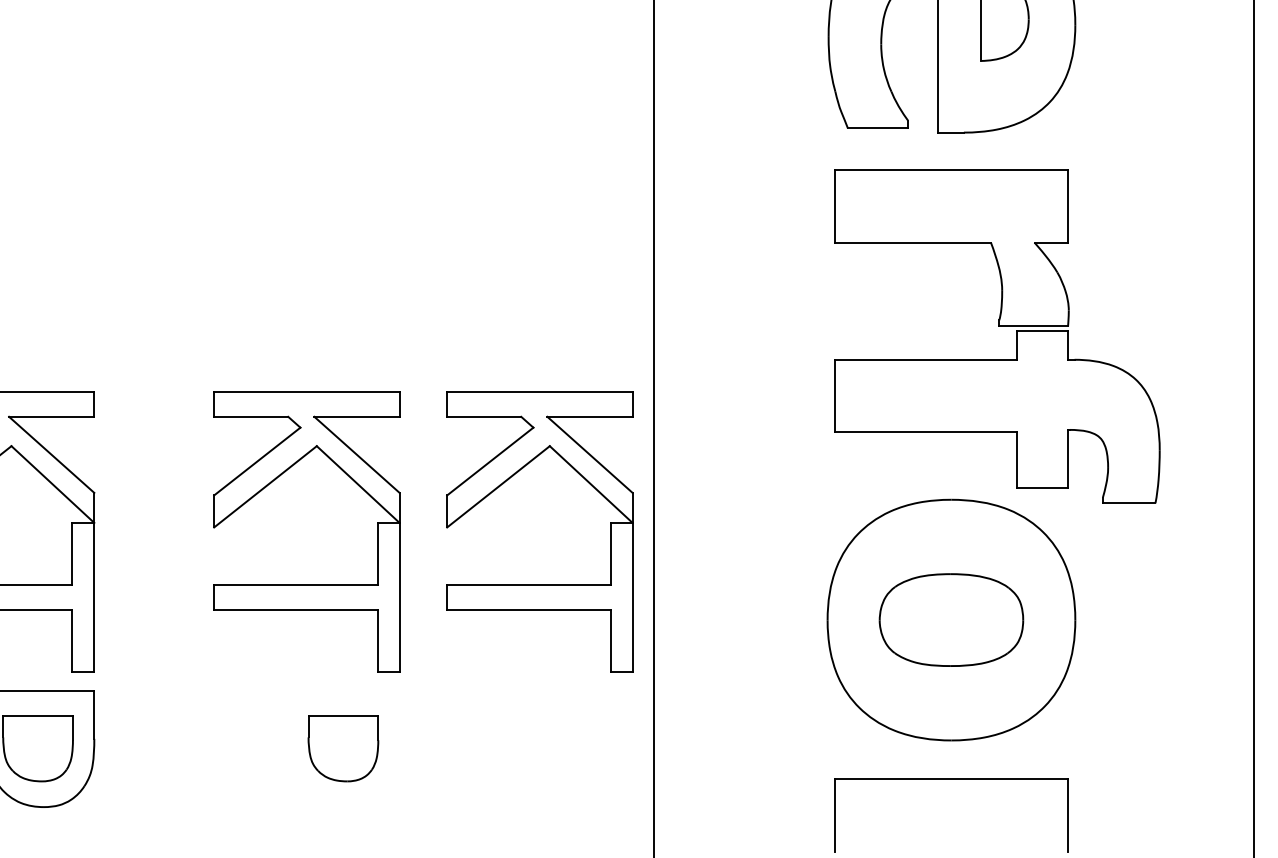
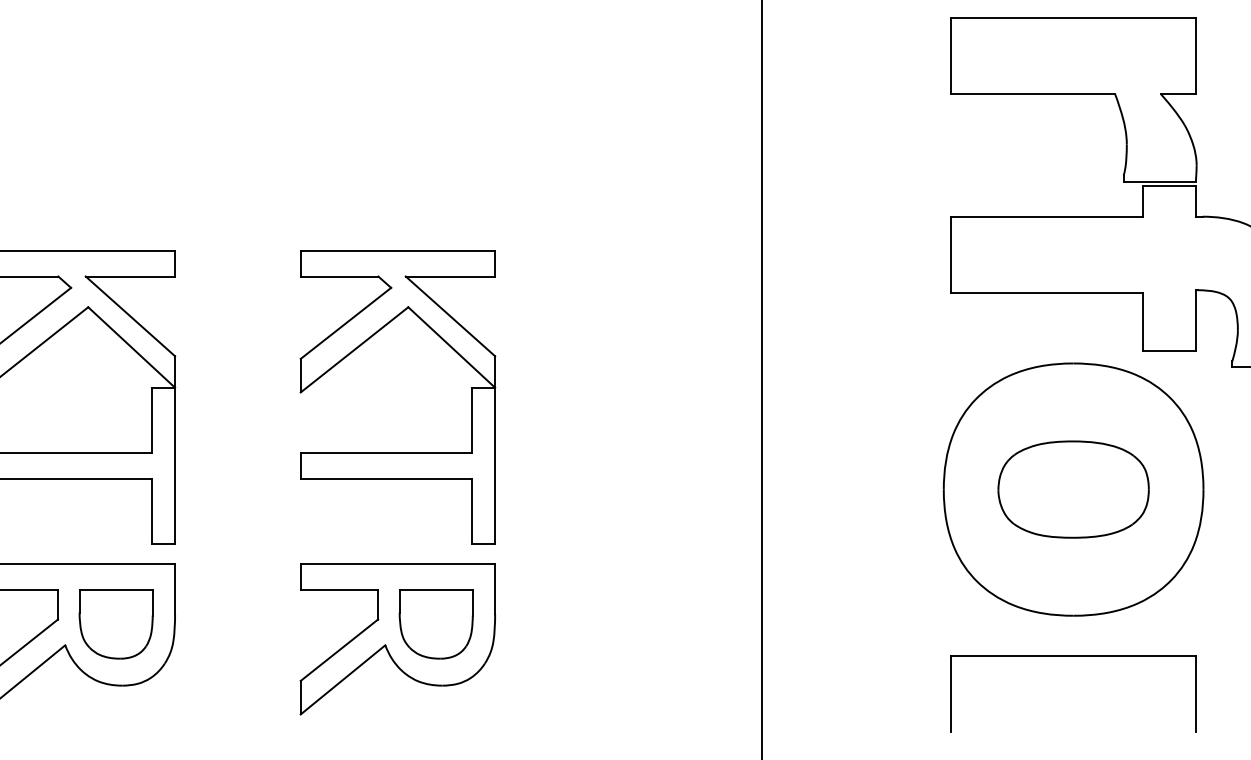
part: (539, 584) -> (641, 452), removed
part: (306, 762) -> (397, 638), added

